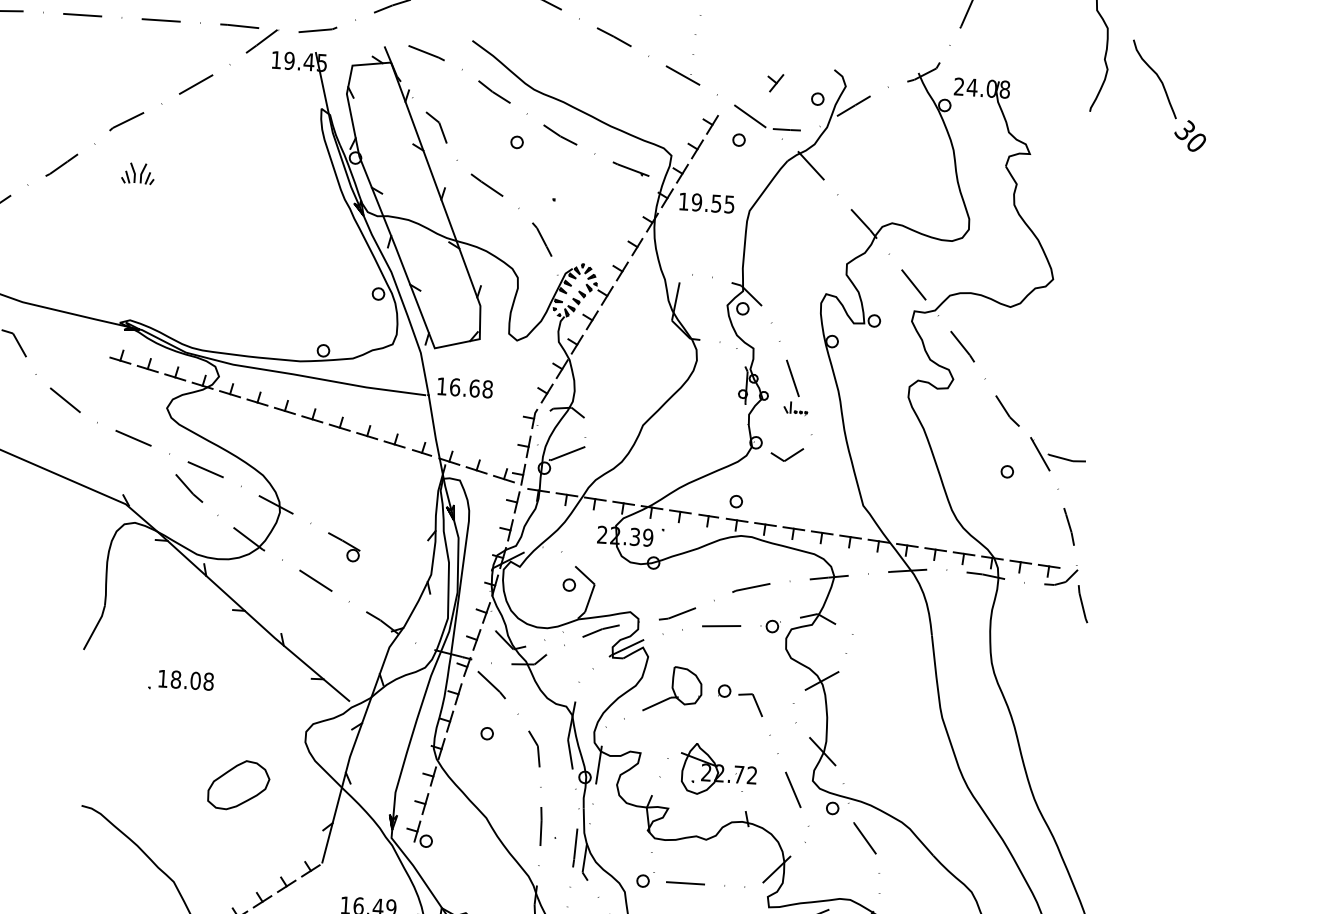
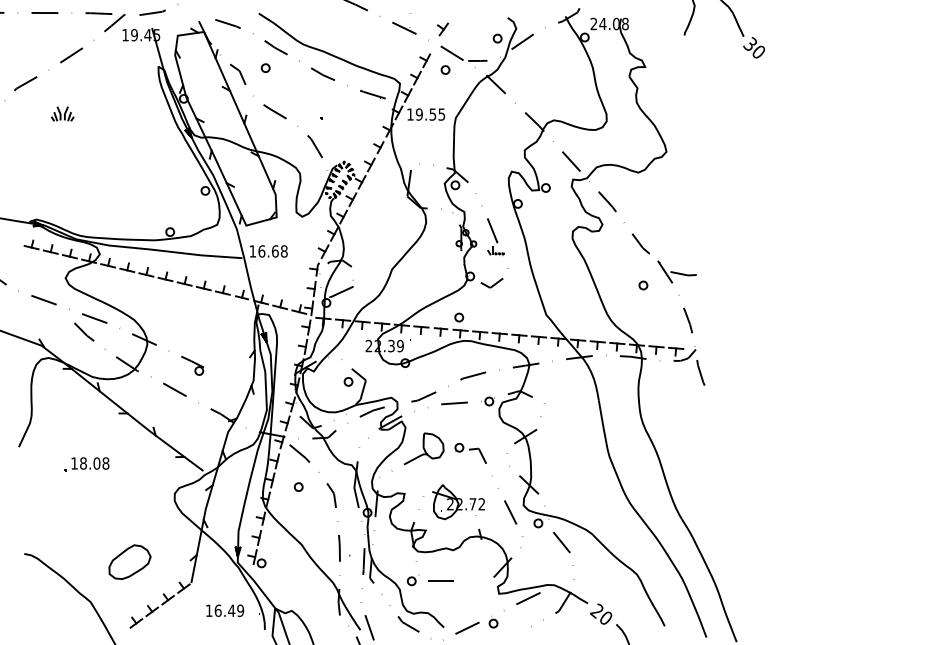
part: (776, 83) -> (443, 29), moved
part: (516, 141) -> (265, 67), moved
part: (137, 173) -> (62, 113), moved
part: (238, 784) -> (129, 561), moved

